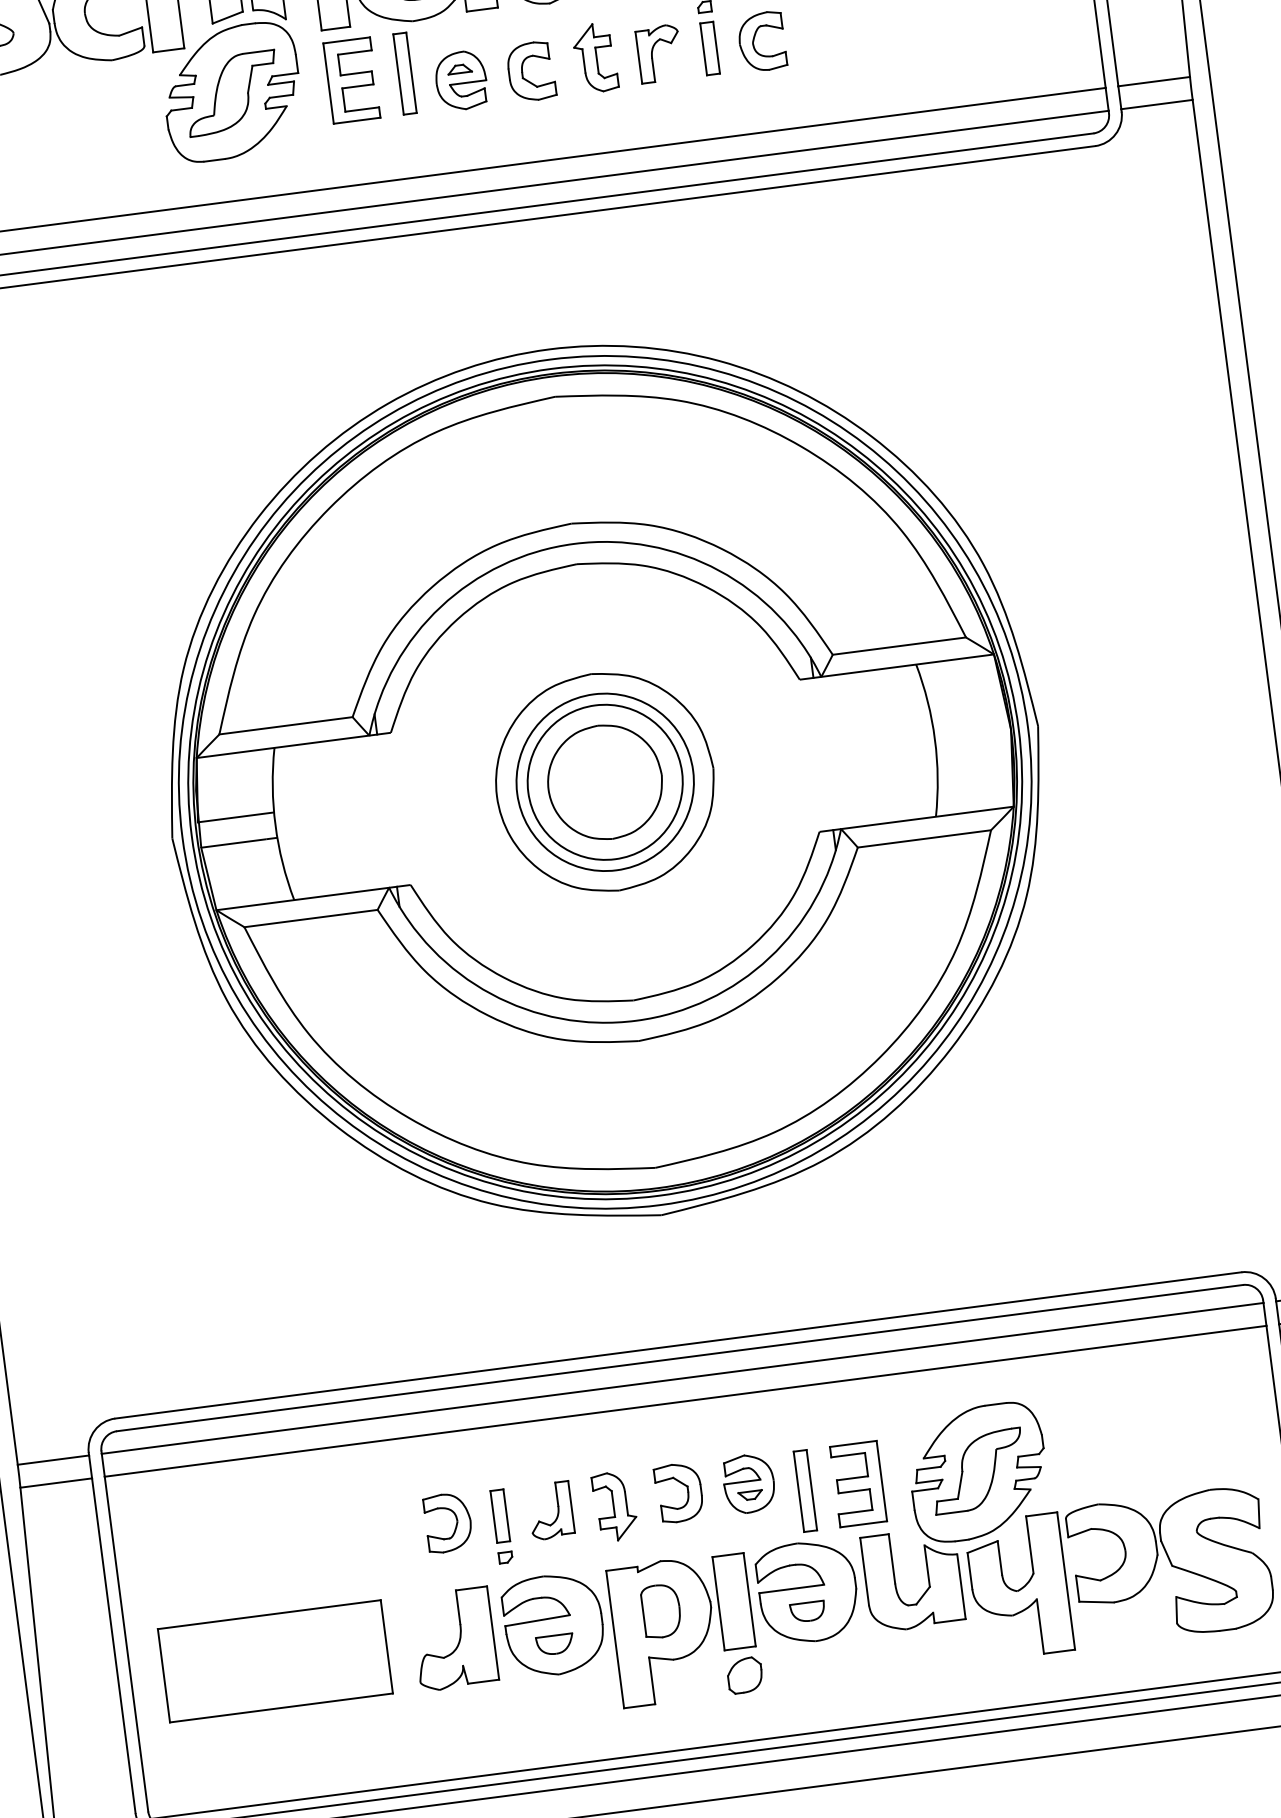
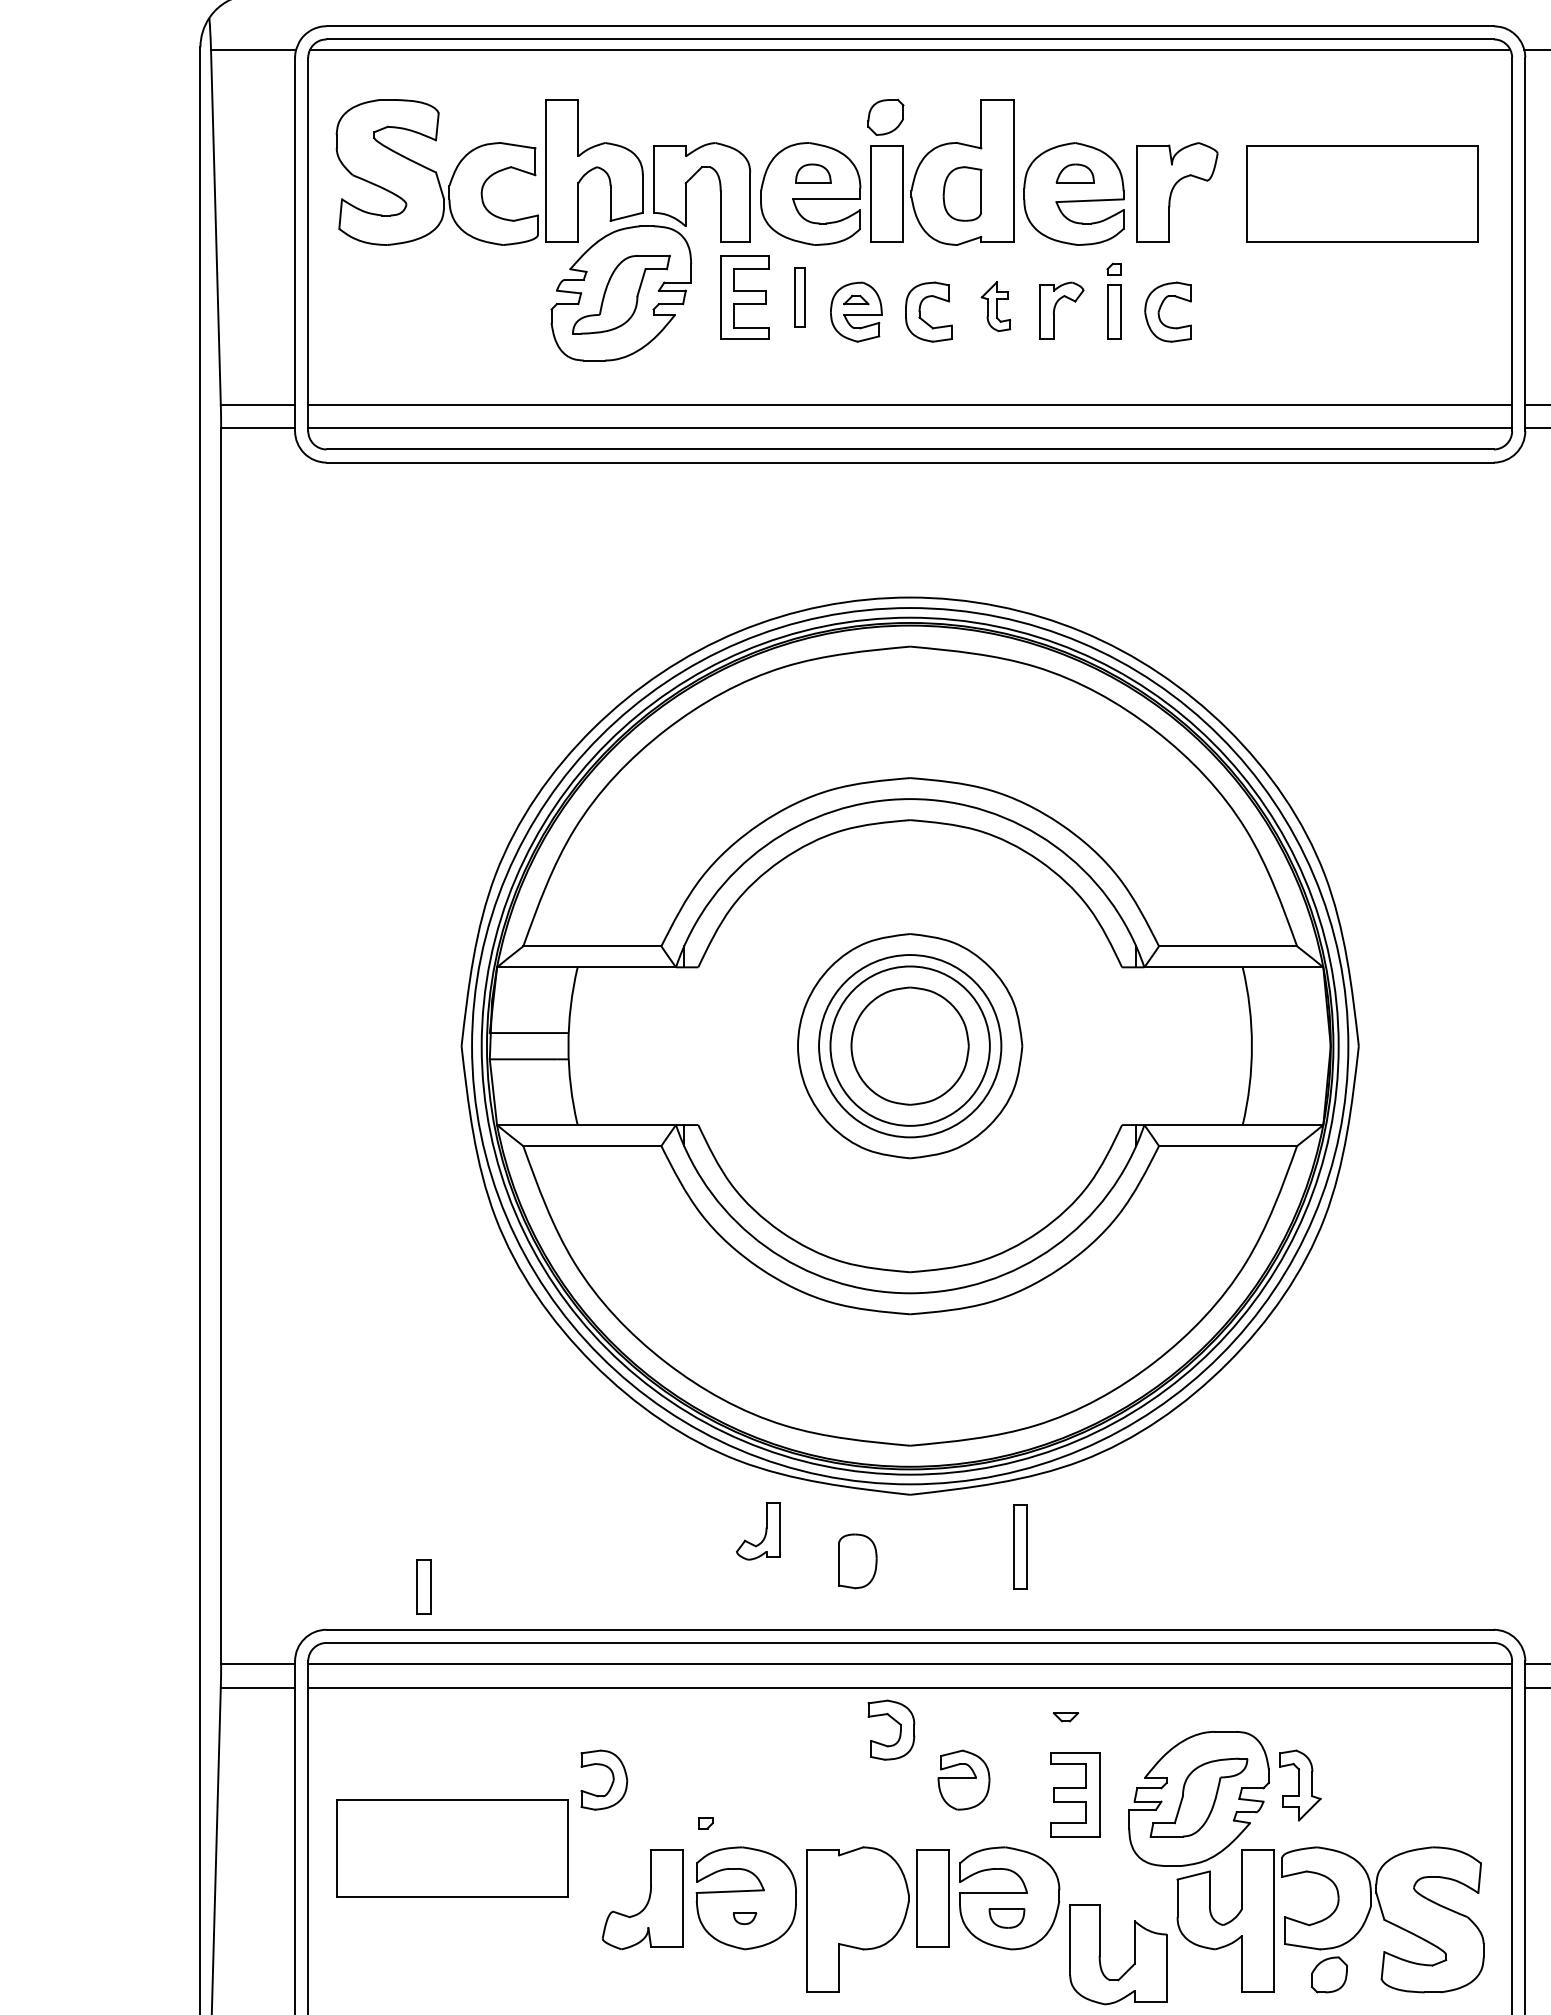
part: (594, 57) -> (995, 306), size x0.7
part: (404, 73) -> (799, 297), size x0.7
part: (684, 1485) -> (897, 1723), moved
part: (805, 1490) -> (1020, 1546), moved
part: (750, 1495) -> (1065, 1717), moved
part: (615, 1506) -> (1300, 1785), moved
part: (557, 1512) -> (764, 1534), moved
part: (499, 1515) -> (423, 1586), moved
part: (456, 1521) -> (612, 1779), moved
part: (928, 1577) -> (1134, 1954), moved
part: (661, 1611) -> (857, 1561), moved
part: (554, 1644) -> (744, 1918), size x0.6
part: (275, 1661) -> (452, 1848), moved
part: (745, 1675) -> (1329, 1974), moved

